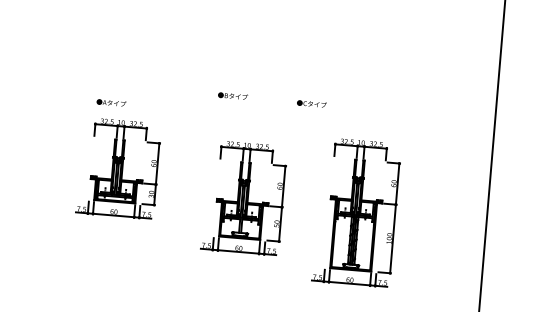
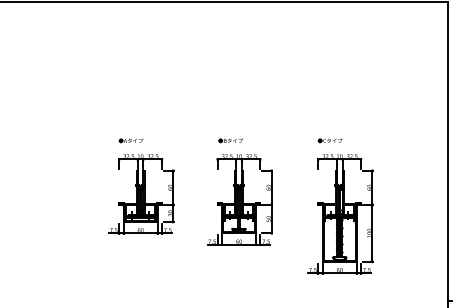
text: (232, 95) -> (230, 140), moved
text: (311, 103) -> (329, 140), moved
part: (243, 197) -> (239, 199), moved

